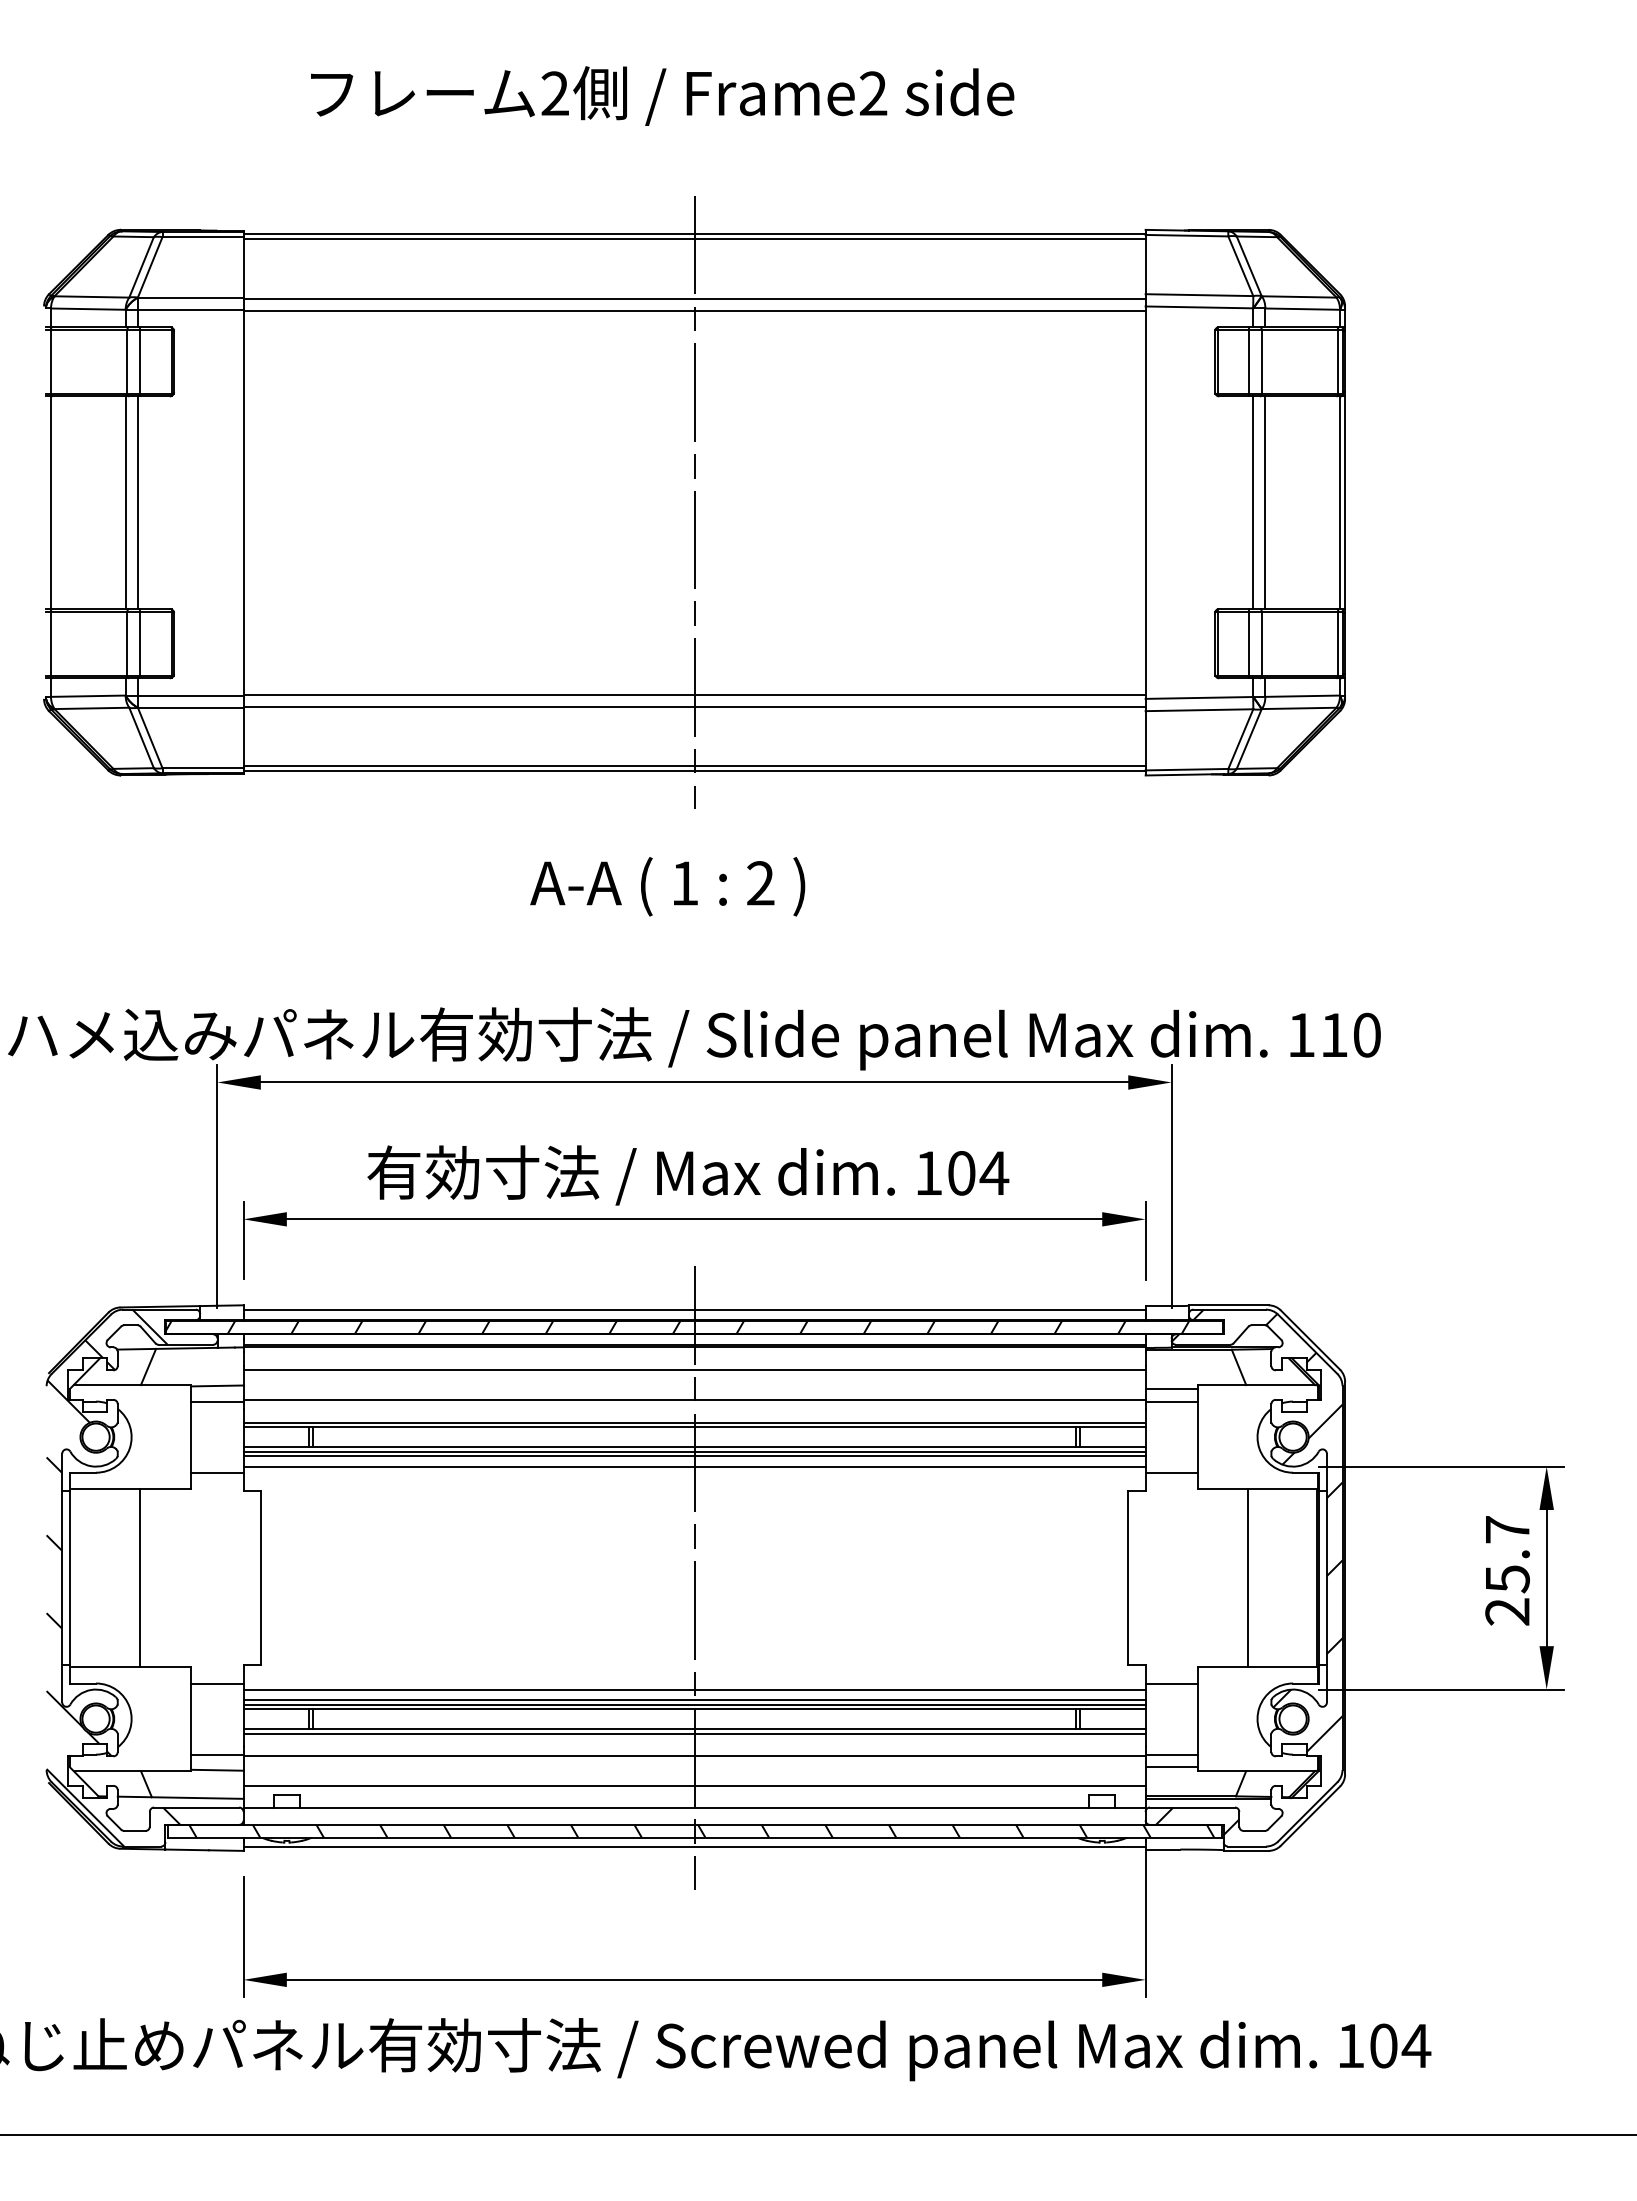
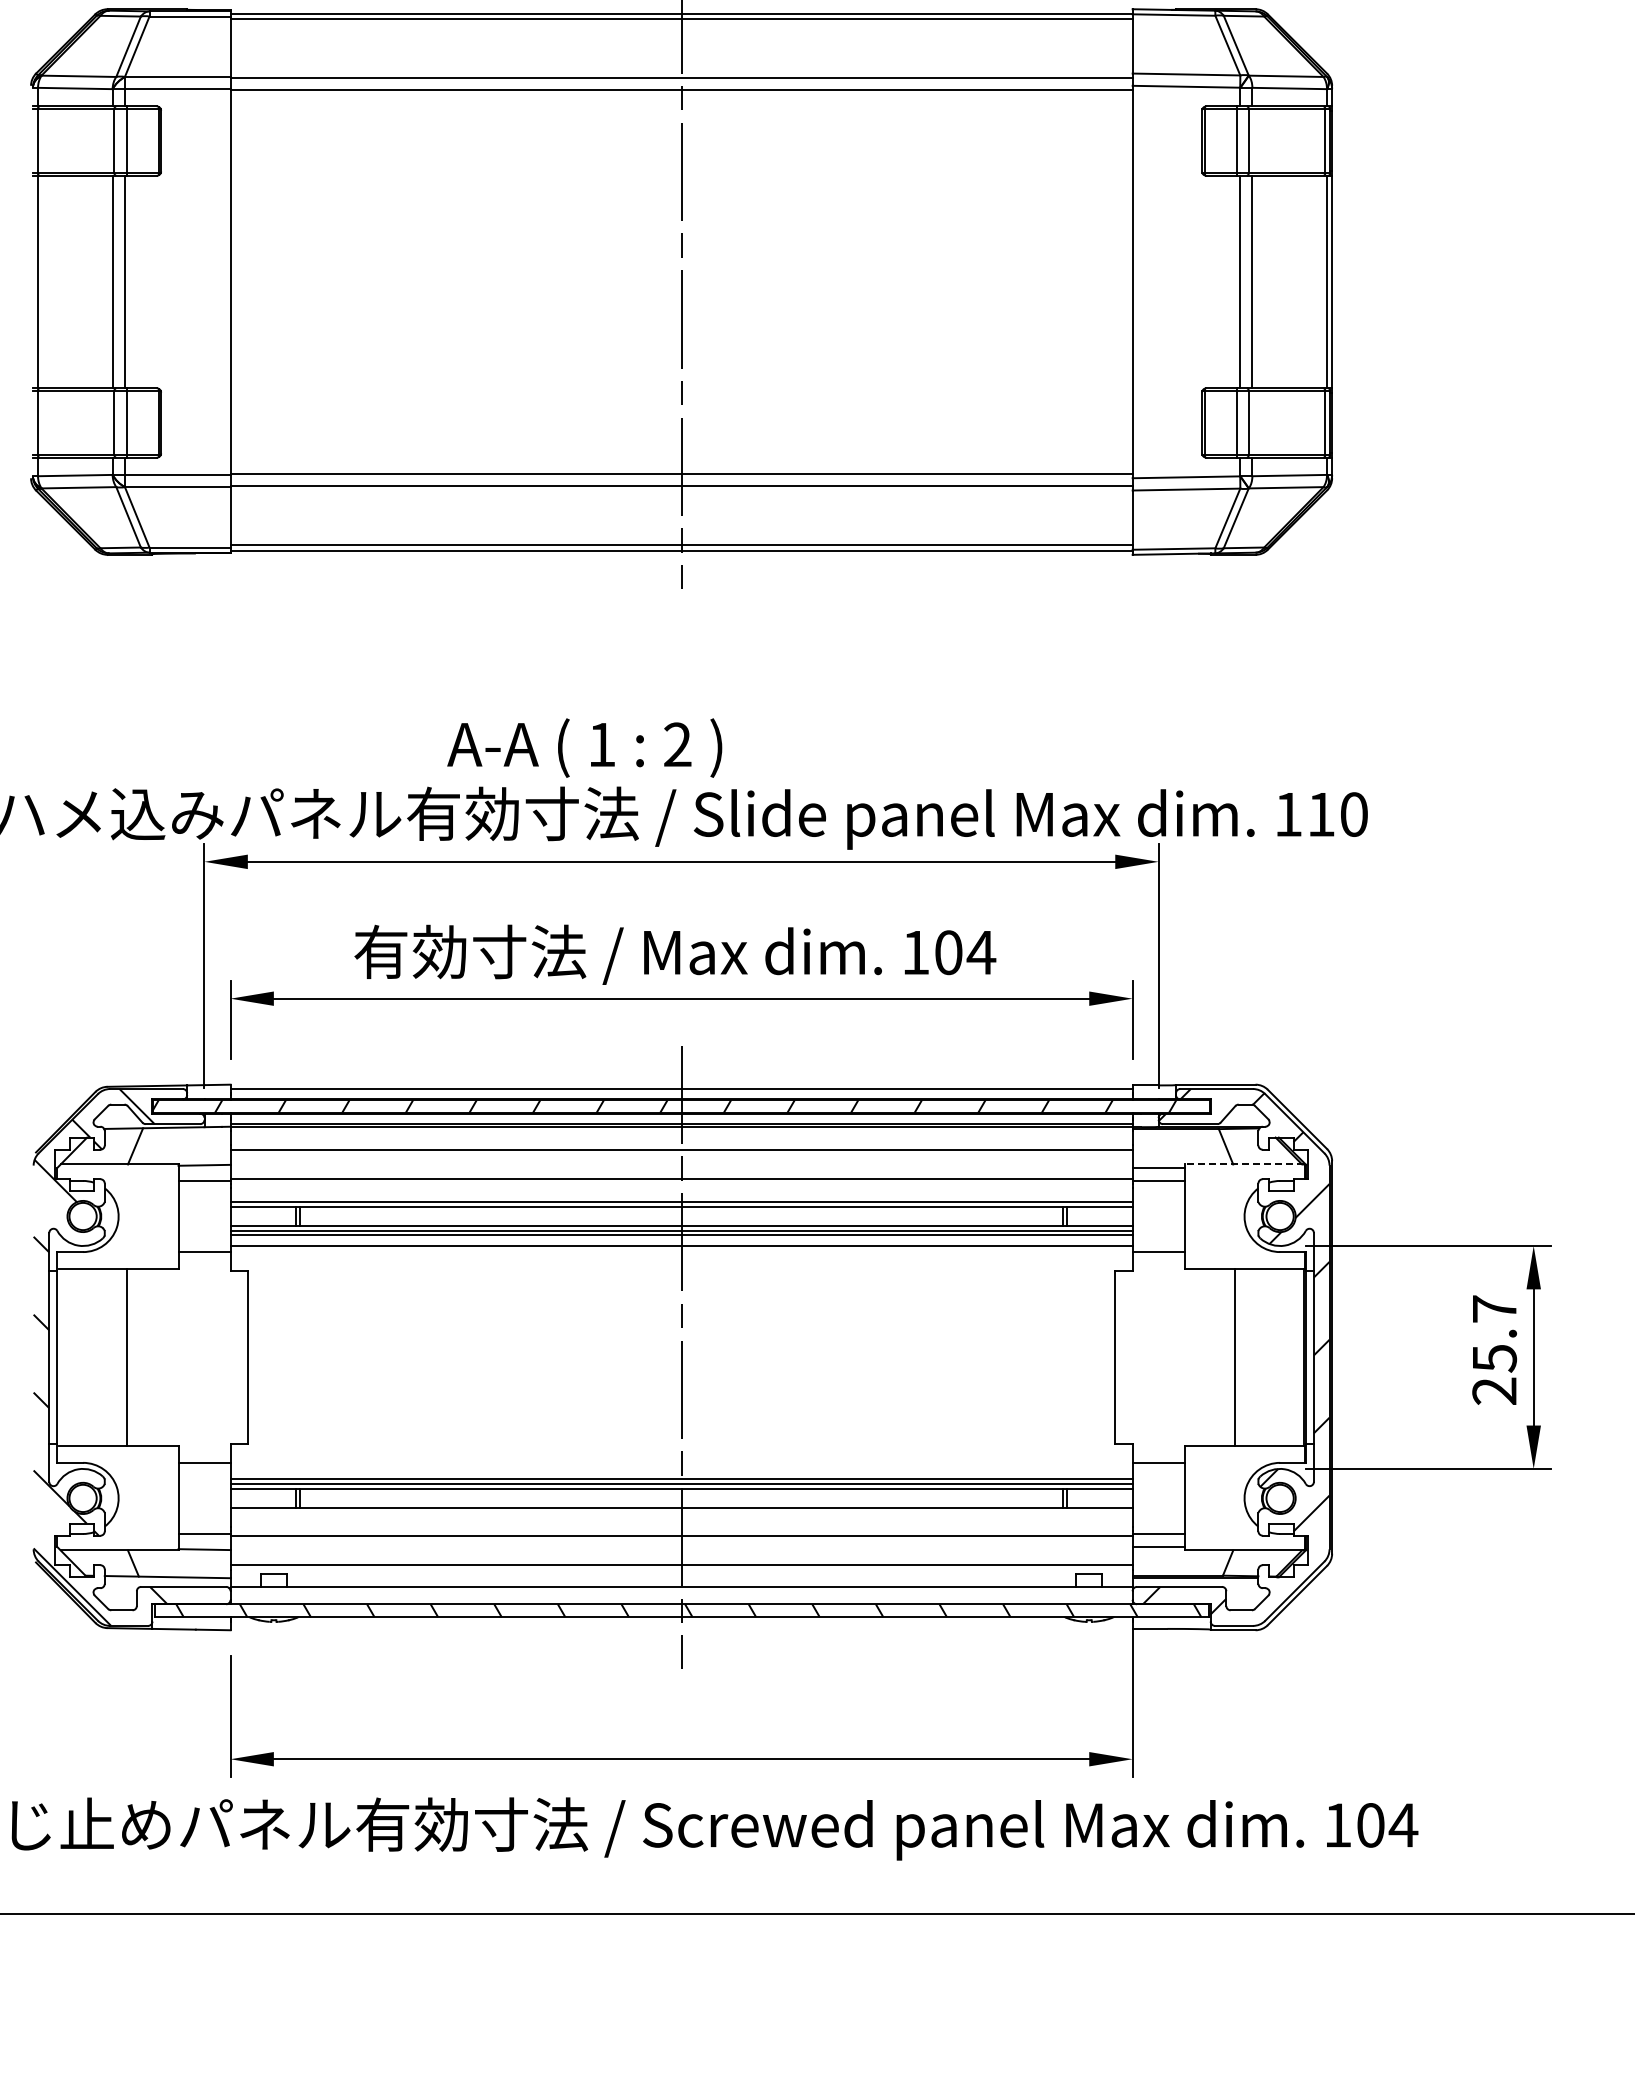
text: (667, 886) -> (584, 747), moved
line: (1257, 1385) -> (1244, 1164), solid -> dashed
line: (694, 1689) -> (681, 1468), removed
line: (694, 1733) -> (681, 1512), removed
line: (694, 1846) -> (681, 1625), removed

